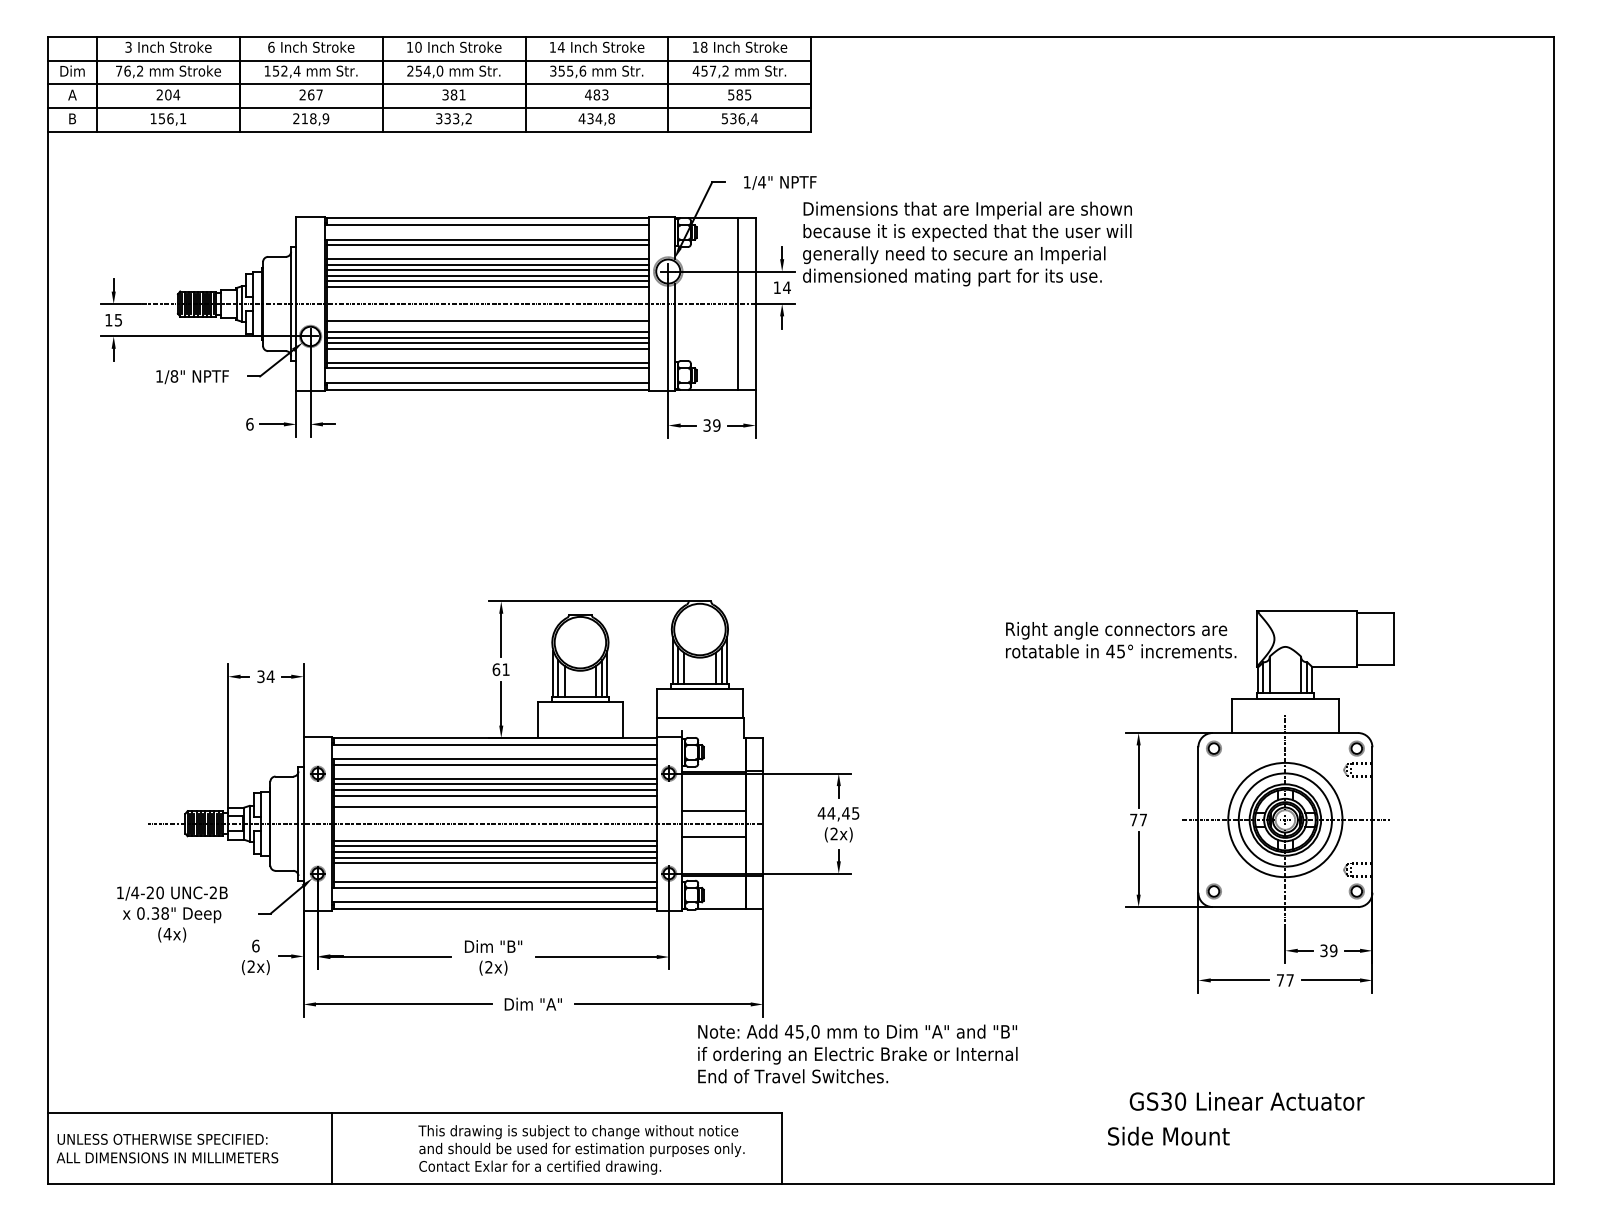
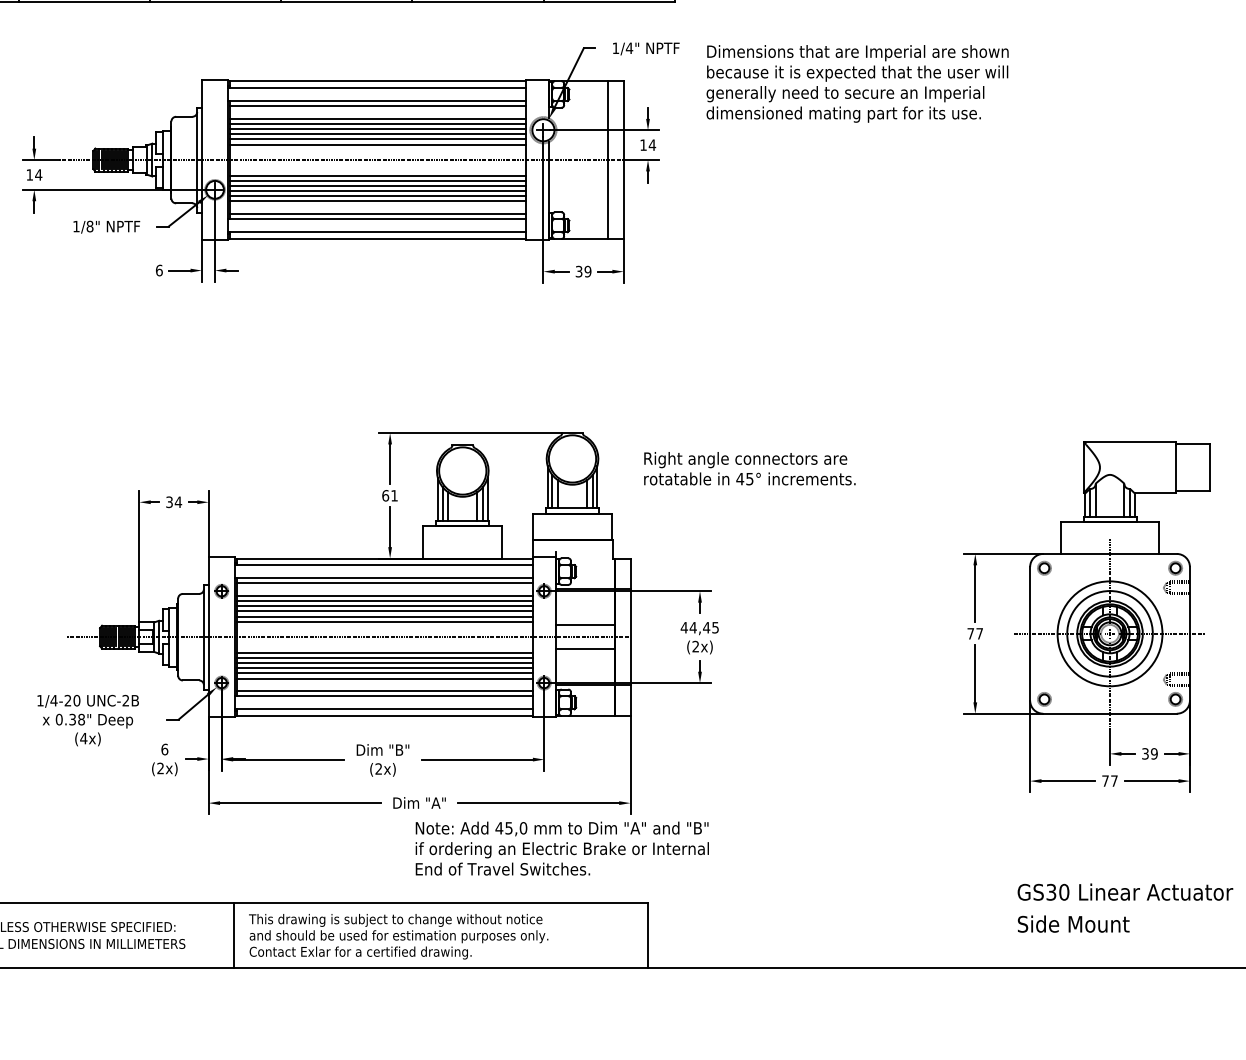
text: (967, 243) -> (857, 83), moved
text: (118, 320) -> (38, 175), 15 -> 14
line: (487, 326) -> (377, 180), added
text: (1121, 640) -> (750, 469), moved
line: (494, 801) -> (383, 616), added
line: (494, 868) -> (383, 678), added
text: (857, 1053) -> (562, 848), moved
text: (1246, 1101) -> (1124, 892), moved
text: (1168, 1135) -> (1073, 923), moved
text: (581, 1149) -> (398, 936), moved

